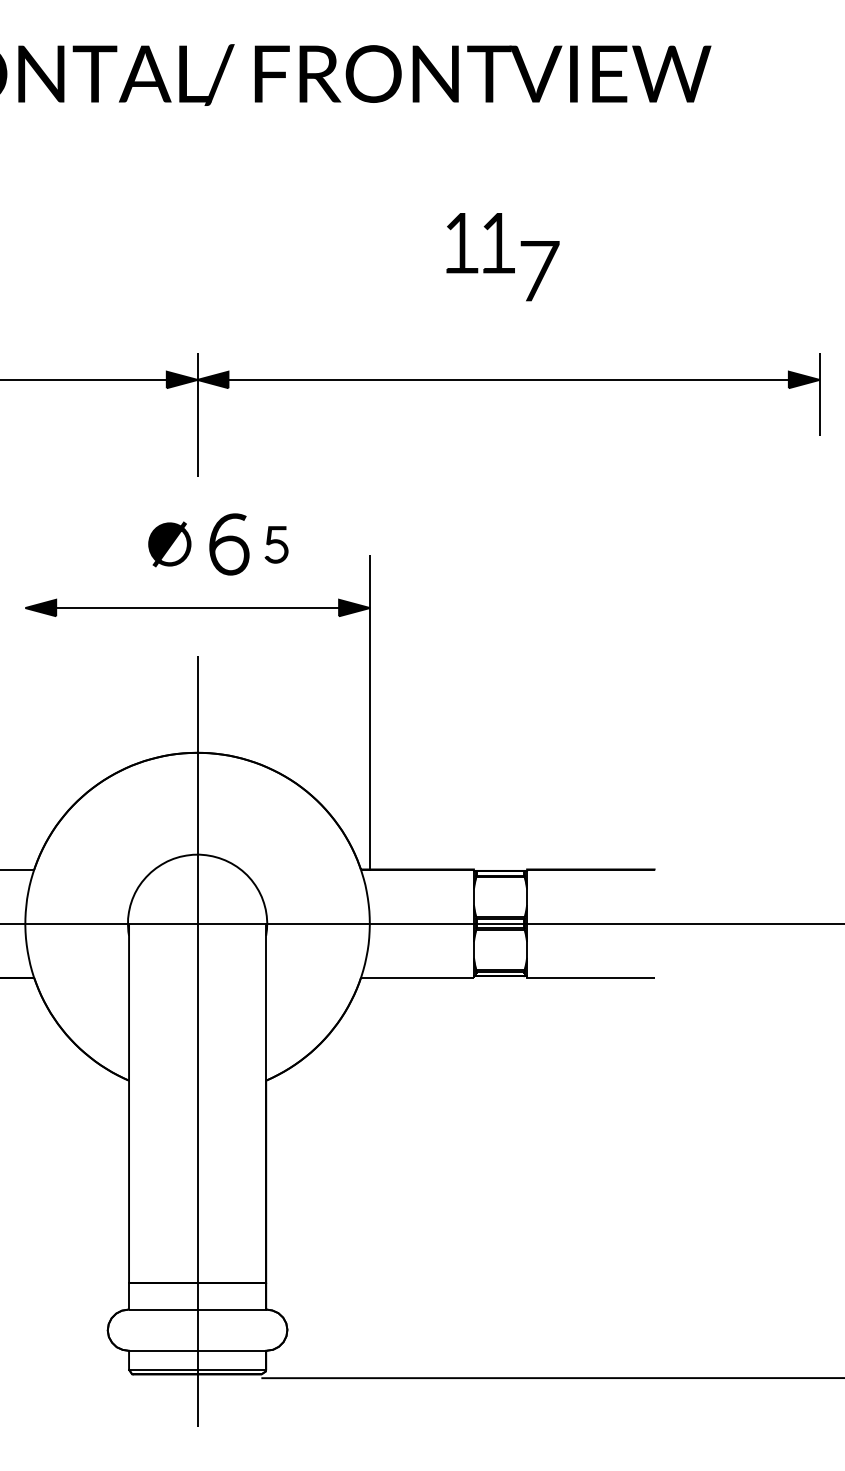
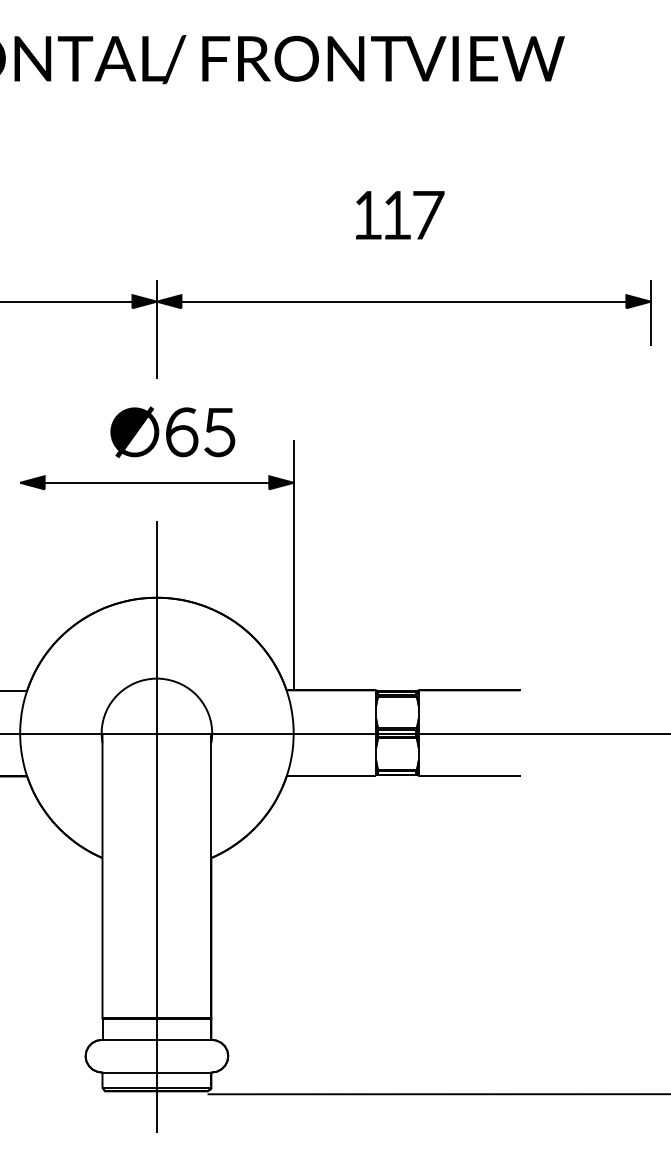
part: (487, 230) -> (388, 205), moved
part: (169, 544) -> (134, 432), size x1.43
part: (276, 544) -> (219, 432), size x1.67

